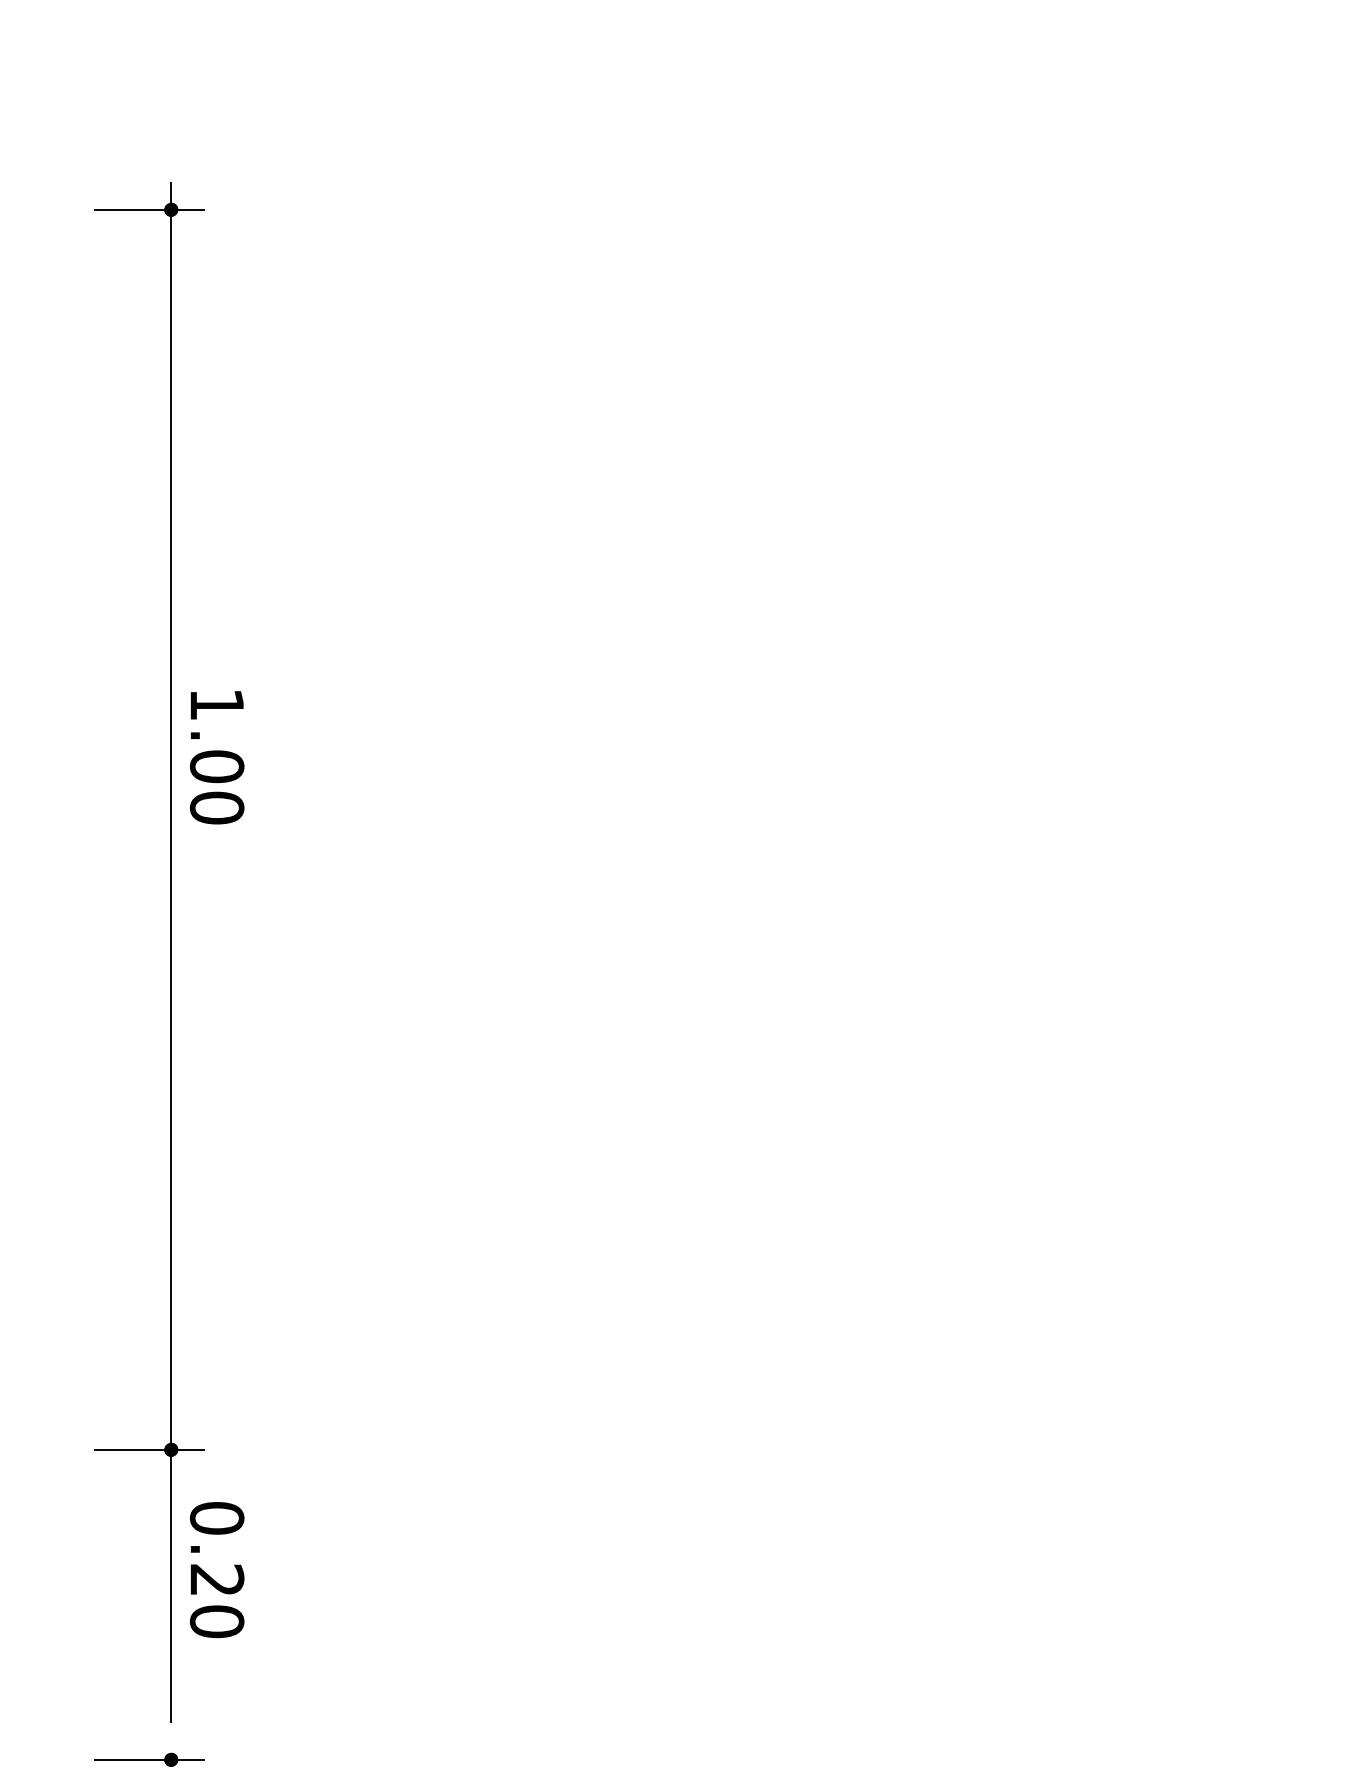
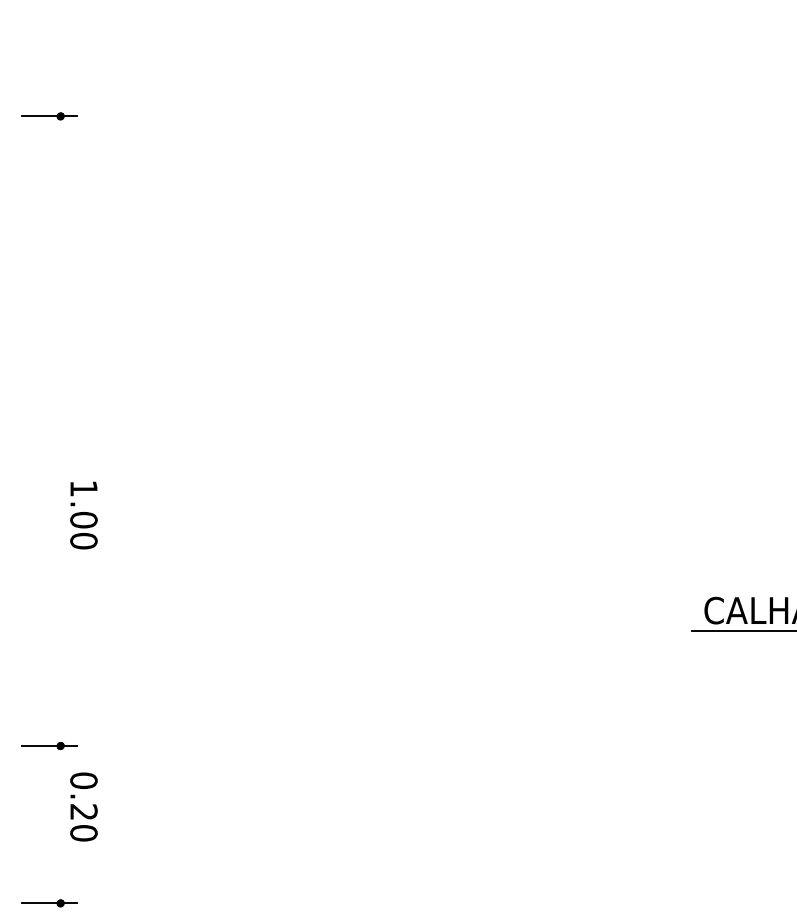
text: (216, 757) -> (83, 515), moved
line: (170, 952) -> (60, 493), removed

